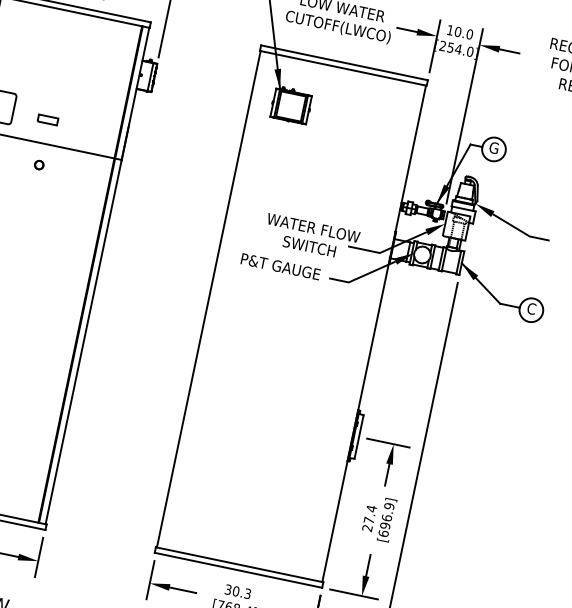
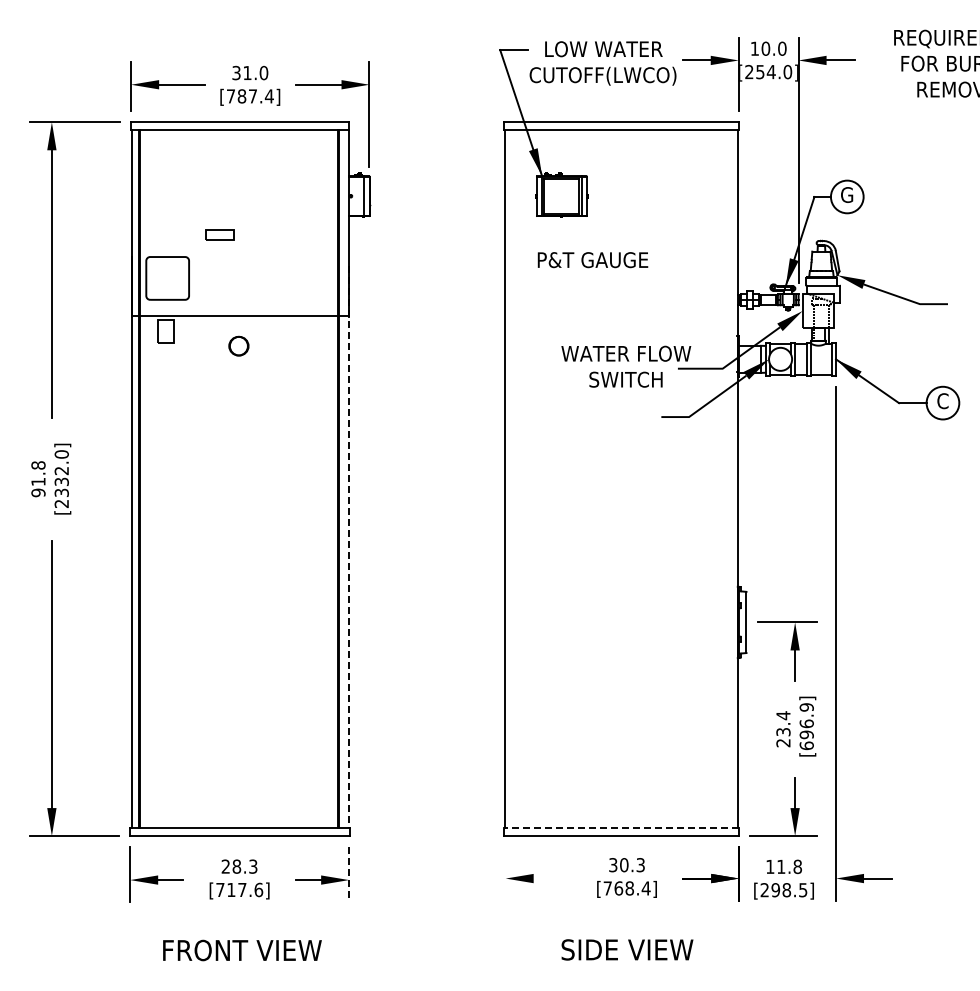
part: (47, 119) -> (219, 234), moved
circle: (39, 164) -> (238, 345), size x1.6
text: (280, 266) -> (592, 260), moved
line: (87, 324) -> (348, 547), solid -> dashed
text: (369, 520) -> (783, 732), 27.4 -> 23.4
line: (39, 557) -> (349, 874), solid -> dashed
line: (239, 564) -> (621, 828), solid -> dashed
line: (150, 579) -> (505, 873), removed
line: (182, 590) -> (551, 878), removed

